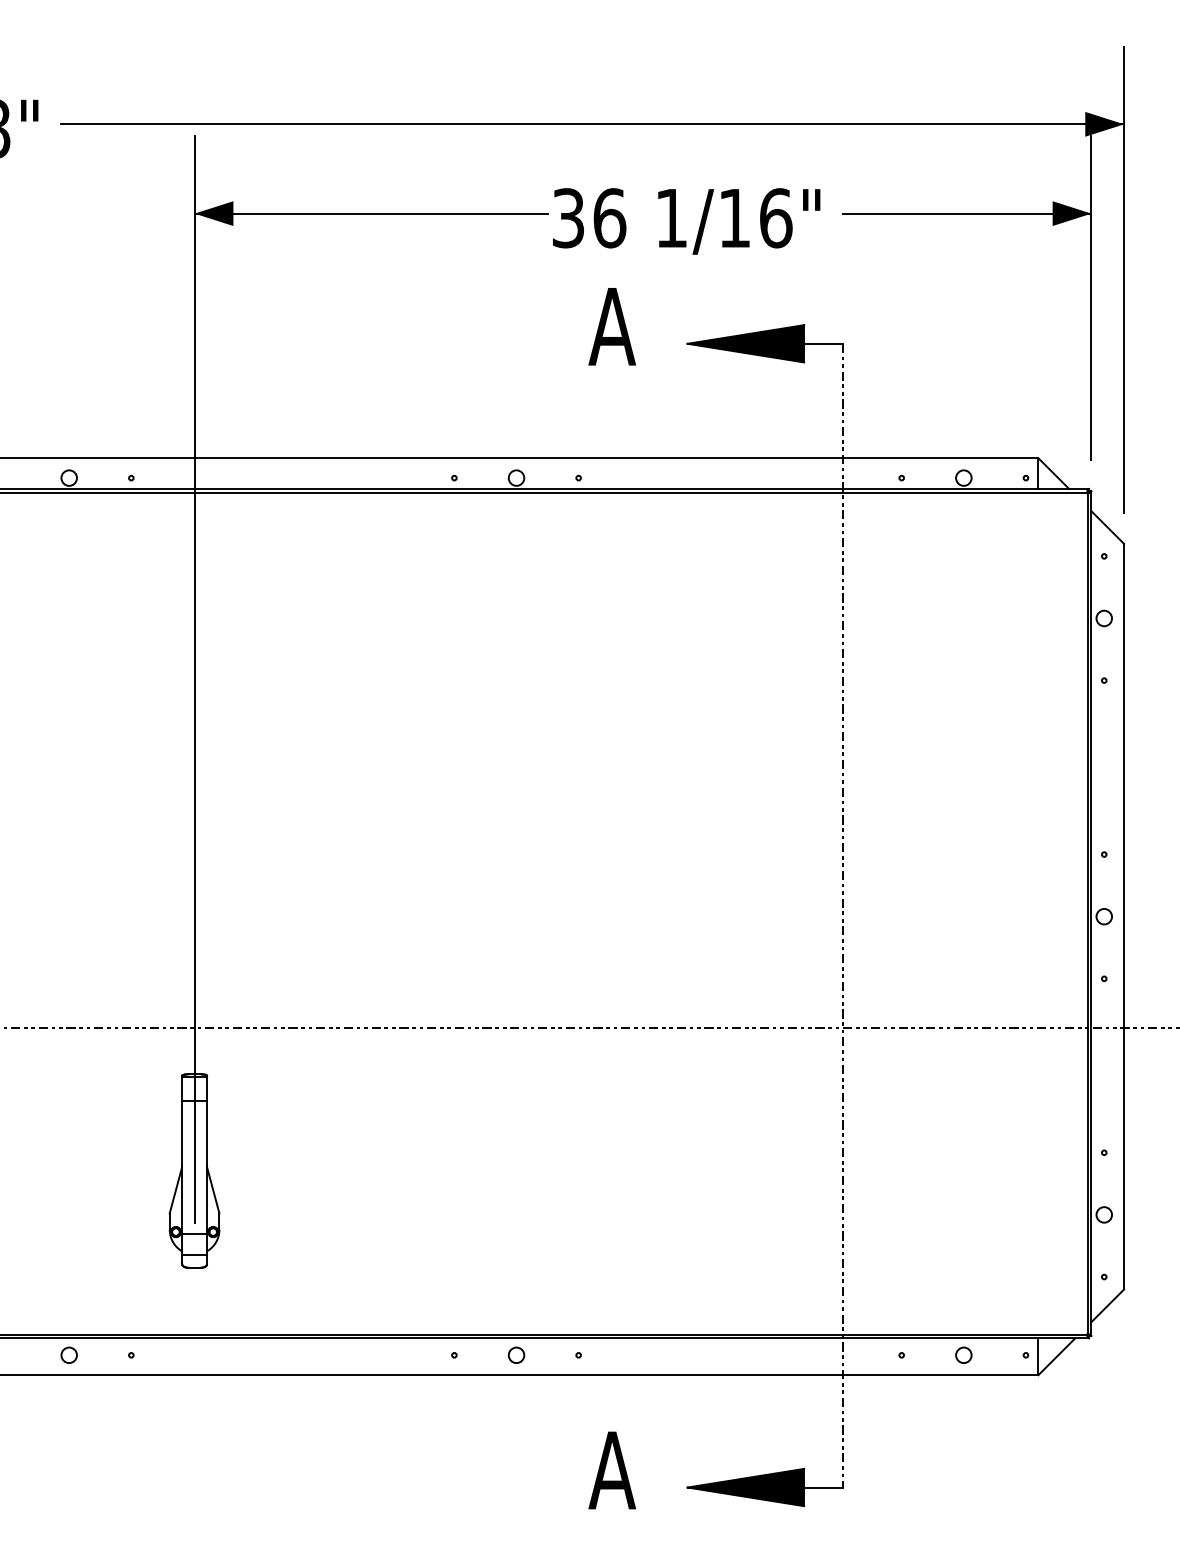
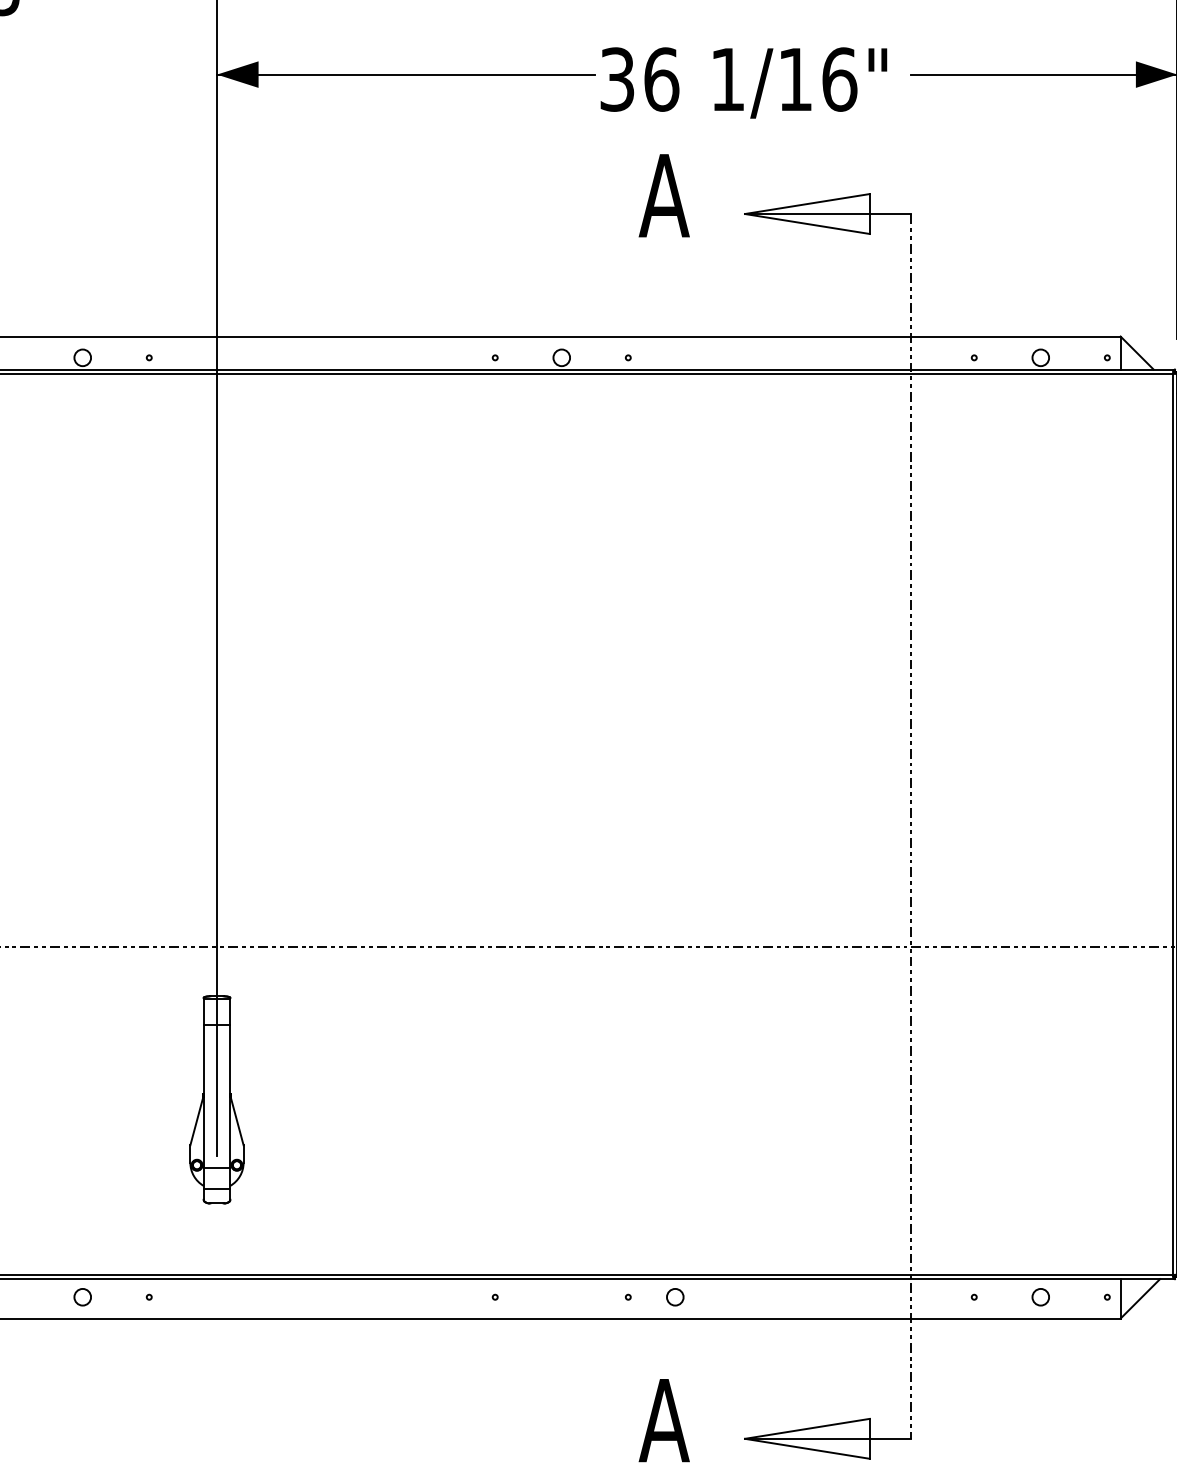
fill: (745, 343) -> (806, 213), removed
circle: (516, 1354) -> (675, 1296), moved
fill: (745, 1487) -> (806, 1438), removed

